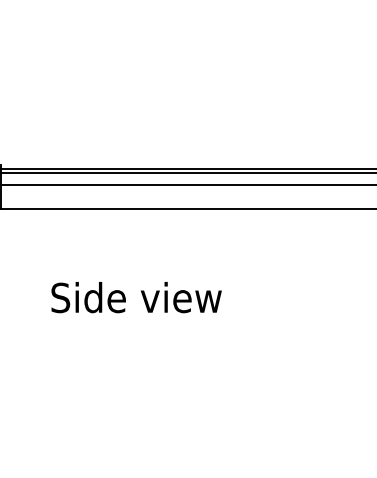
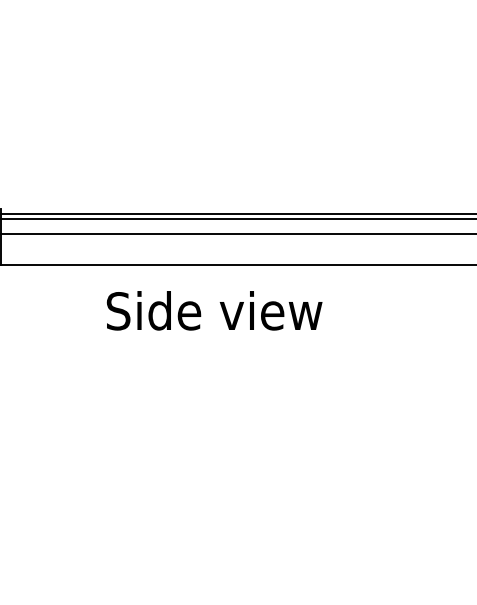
text: (136, 297) -> (214, 310), moved

